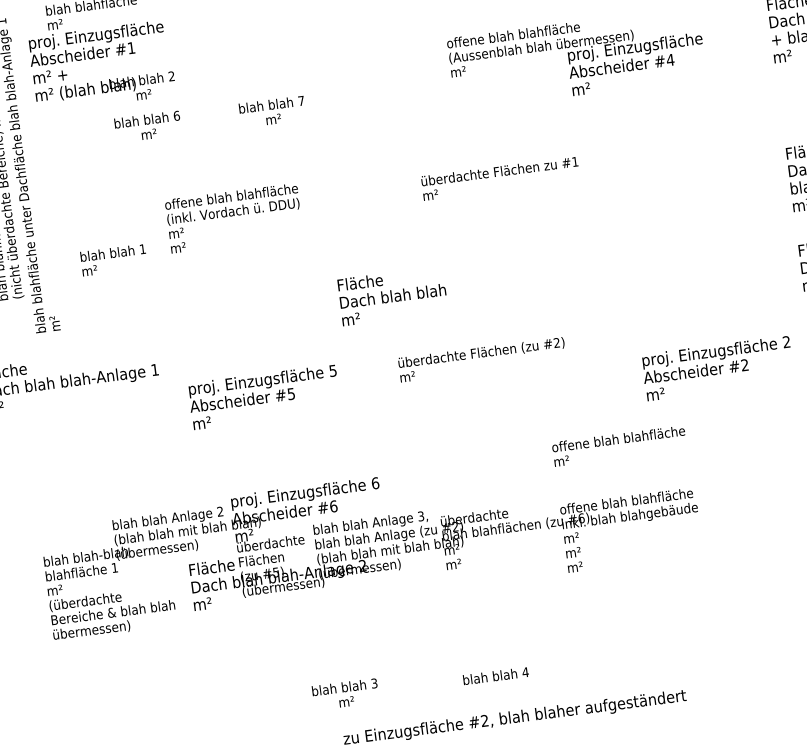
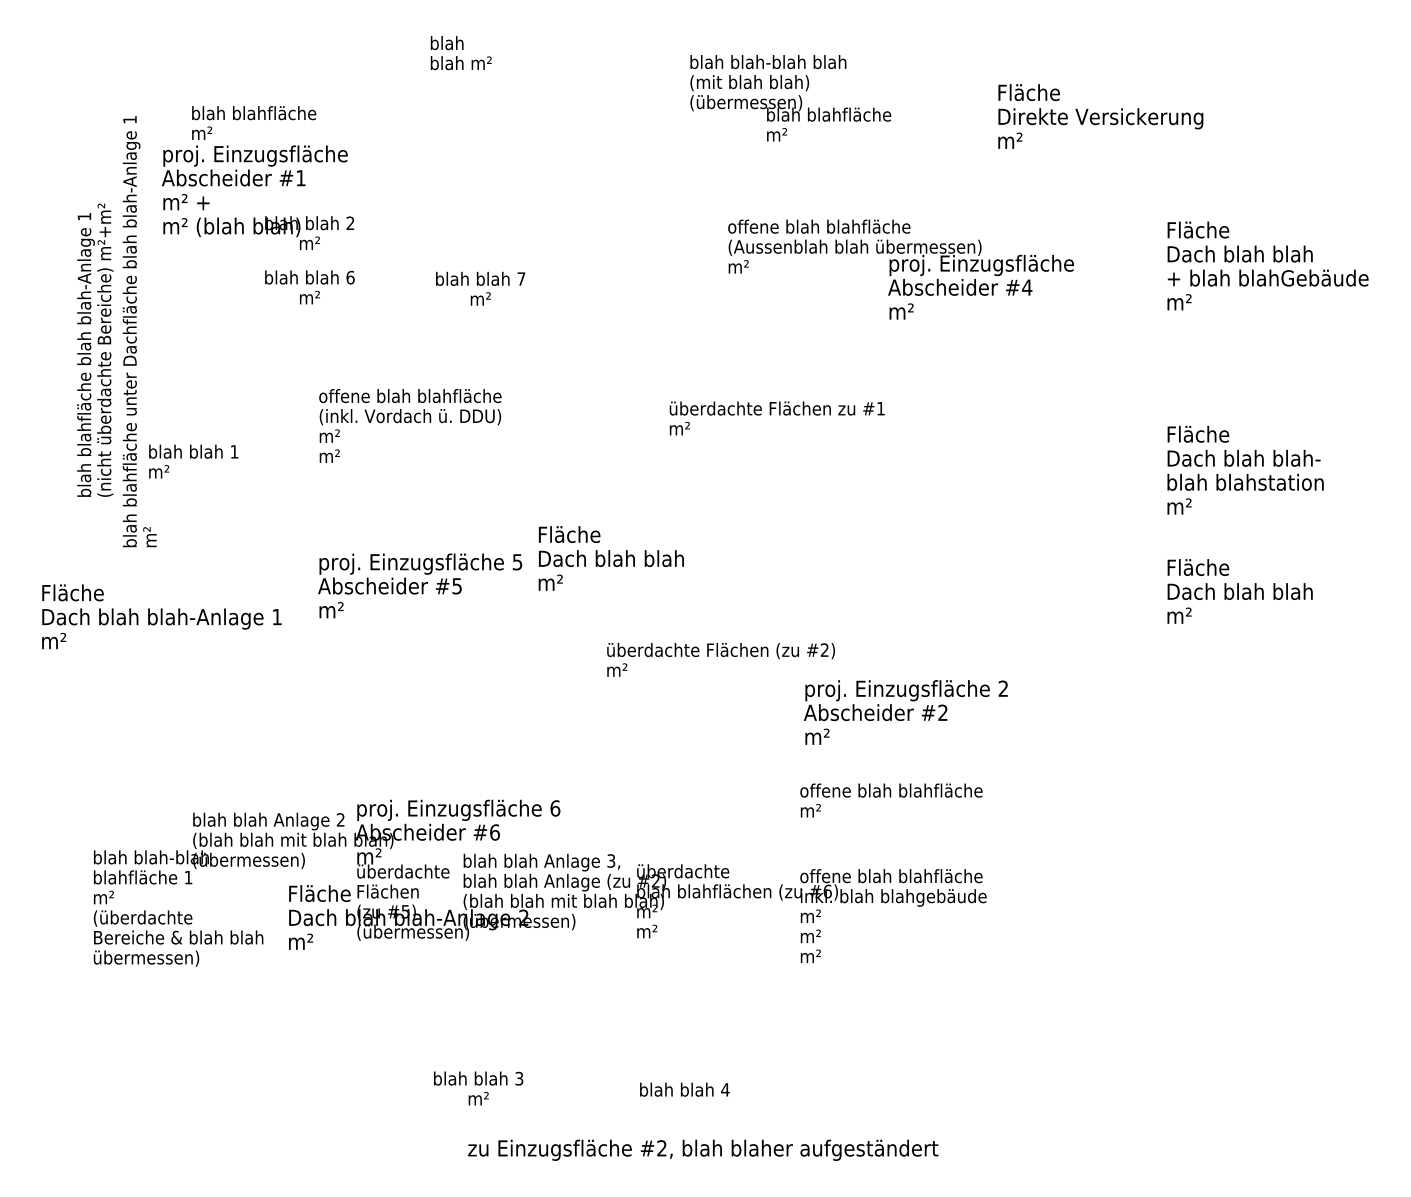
text: (113, 260) -> (193, 461), moved
text: (717, 368) -> (905, 712), moved
text: (264, 396) -> (420, 585), moved

